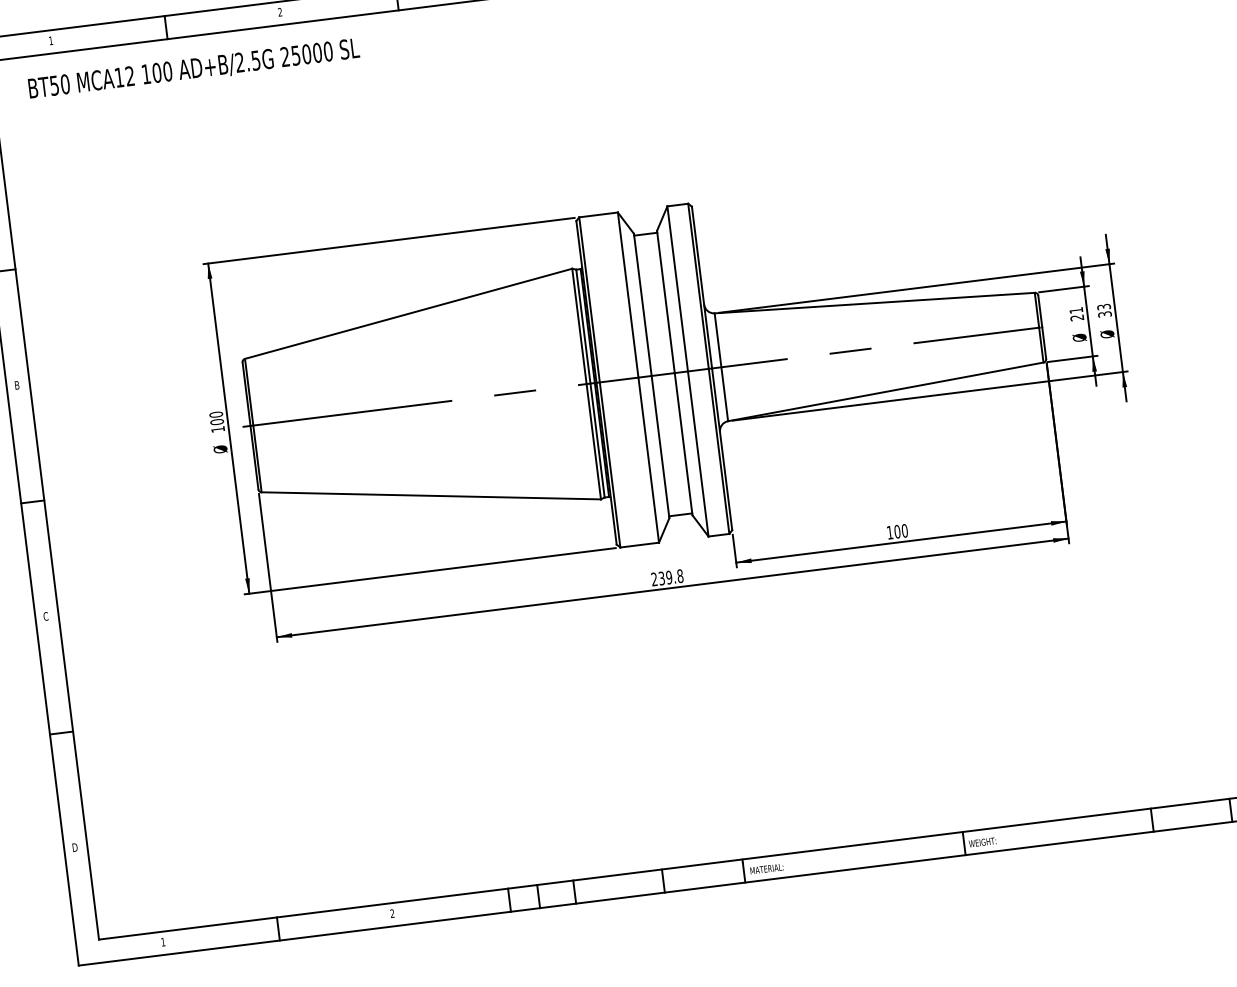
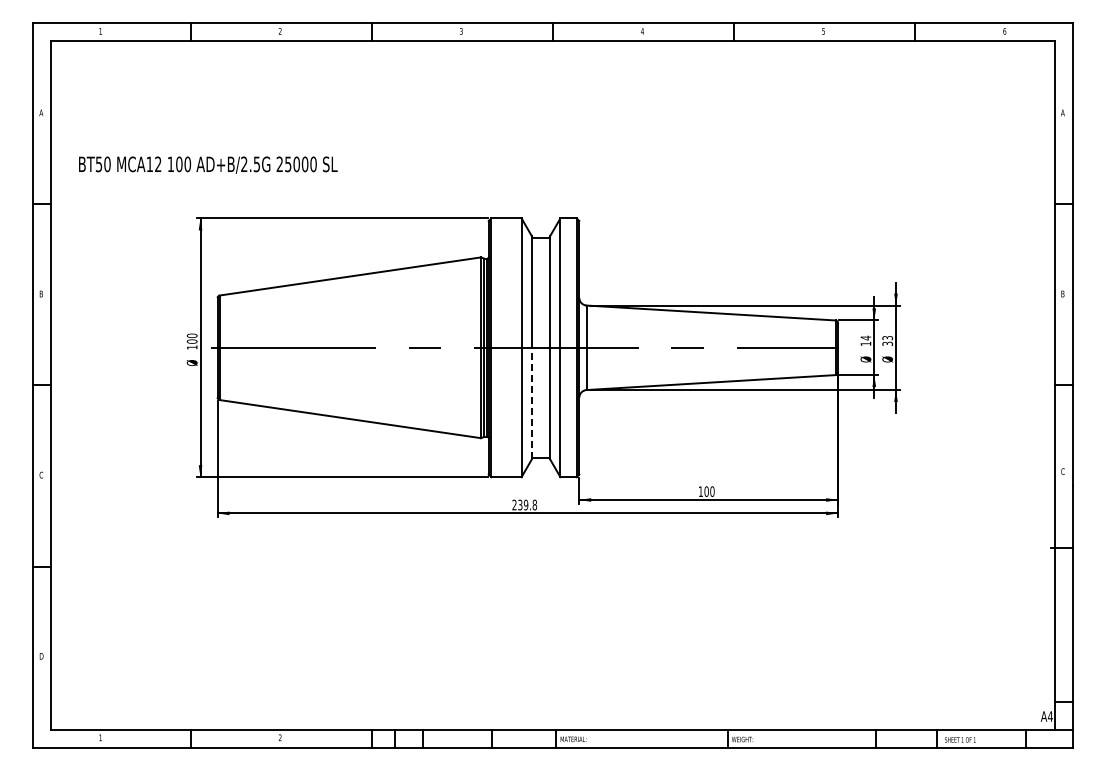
text: (194, 68) -> (208, 164), moved
text: (1076, 313) -> (865, 340), 21 -> 14
line: (659, 447) -> (531, 403), solid -> dashed

